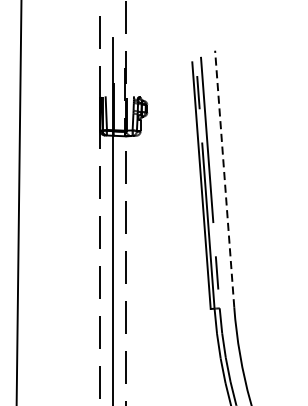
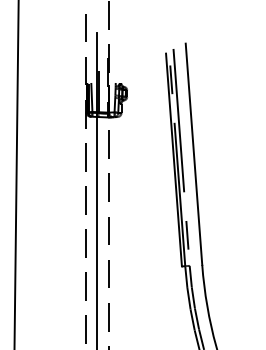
line: (224, 179) -> (193, 154), dashed -> solid

